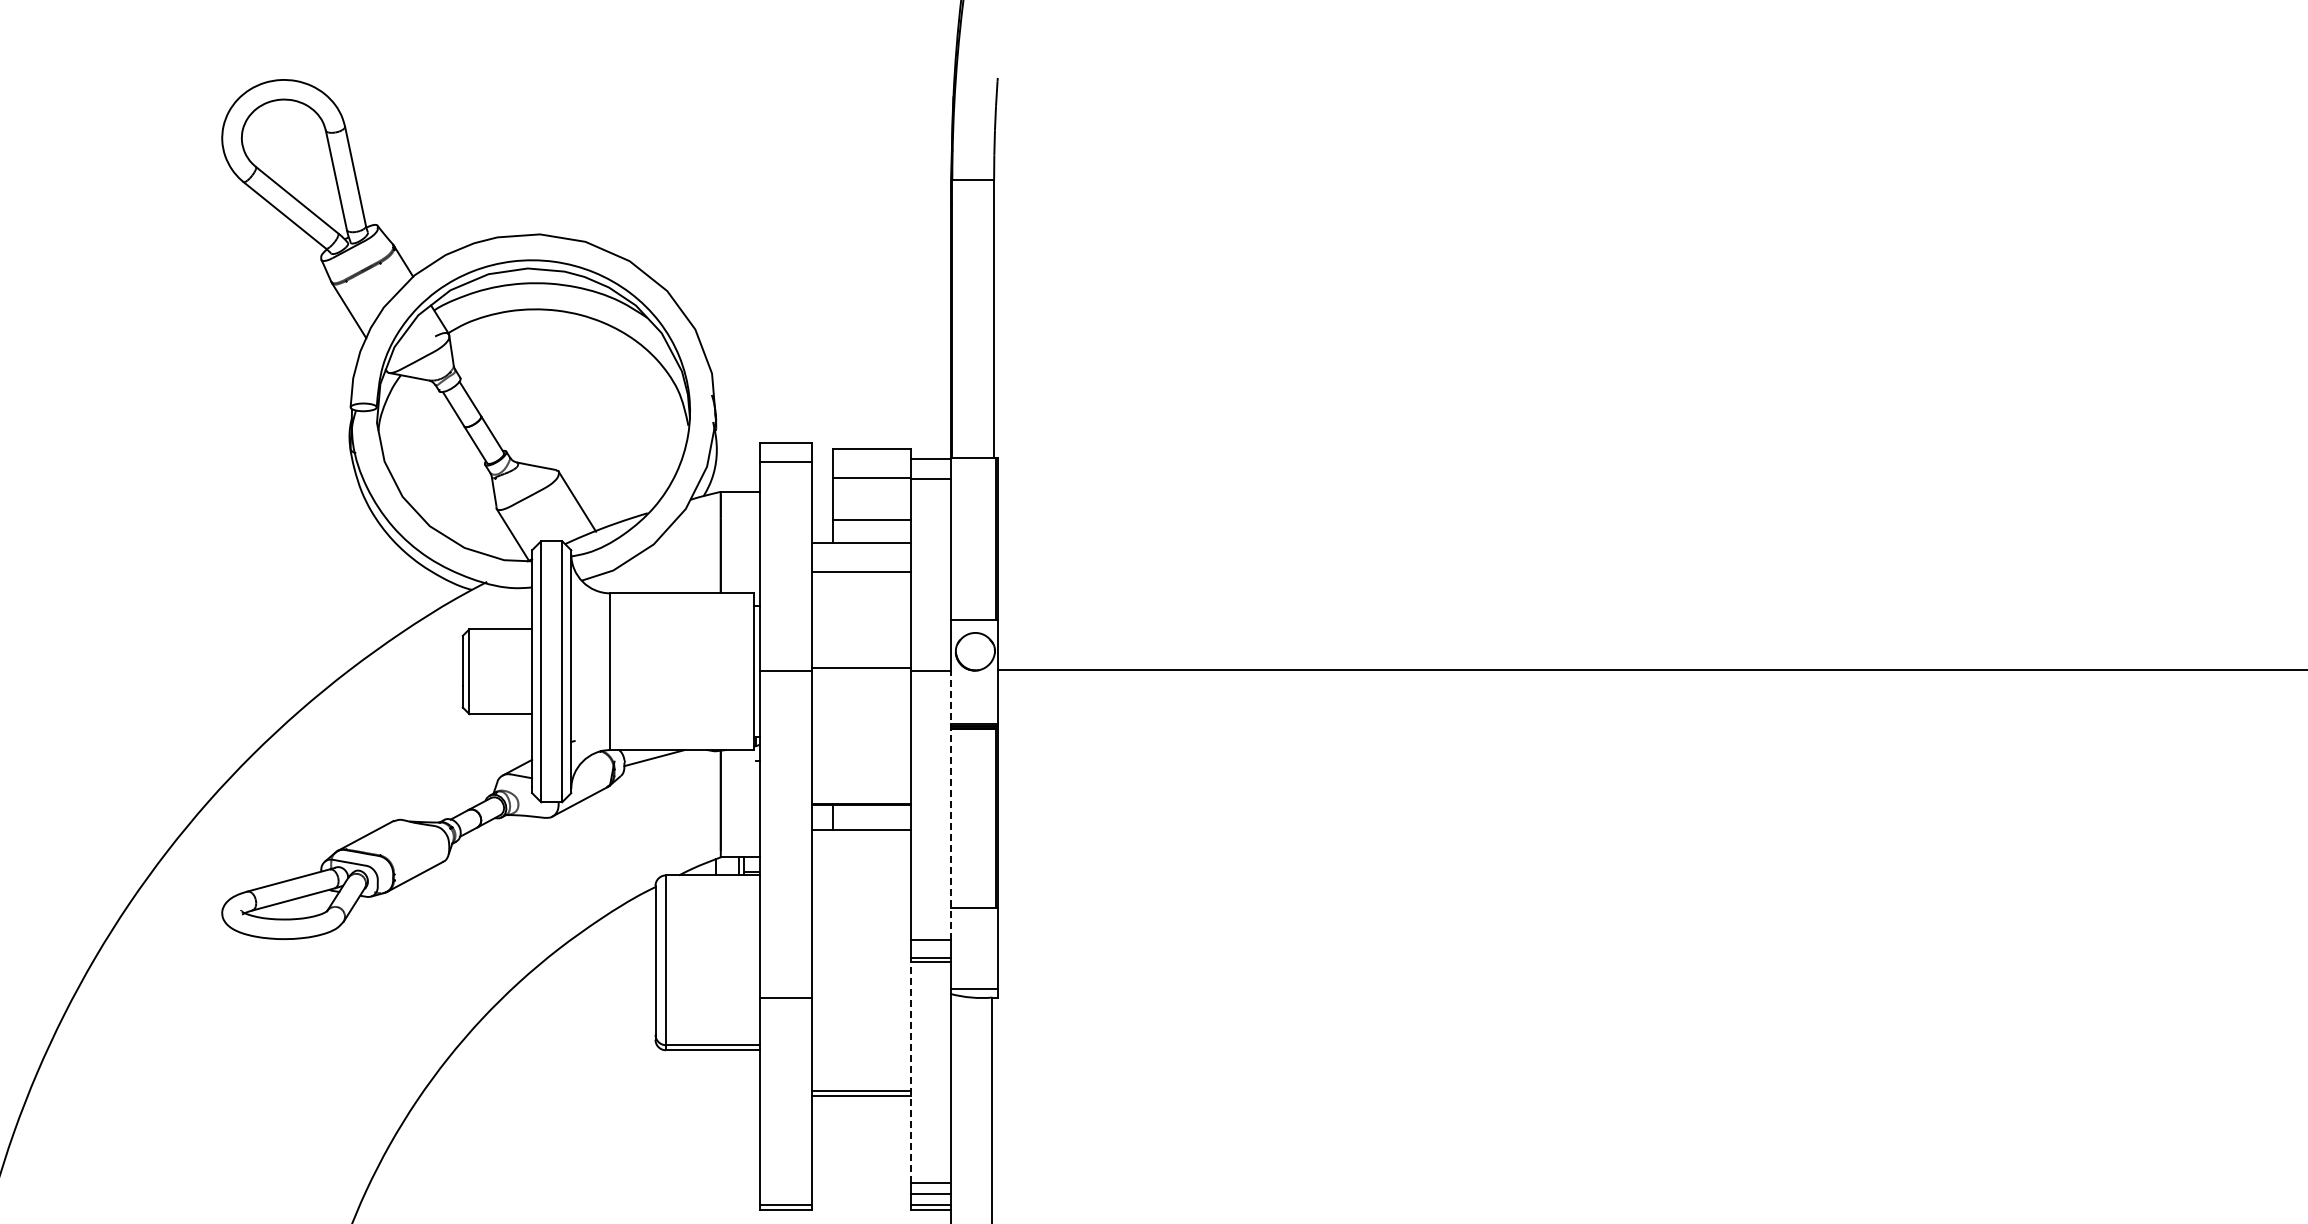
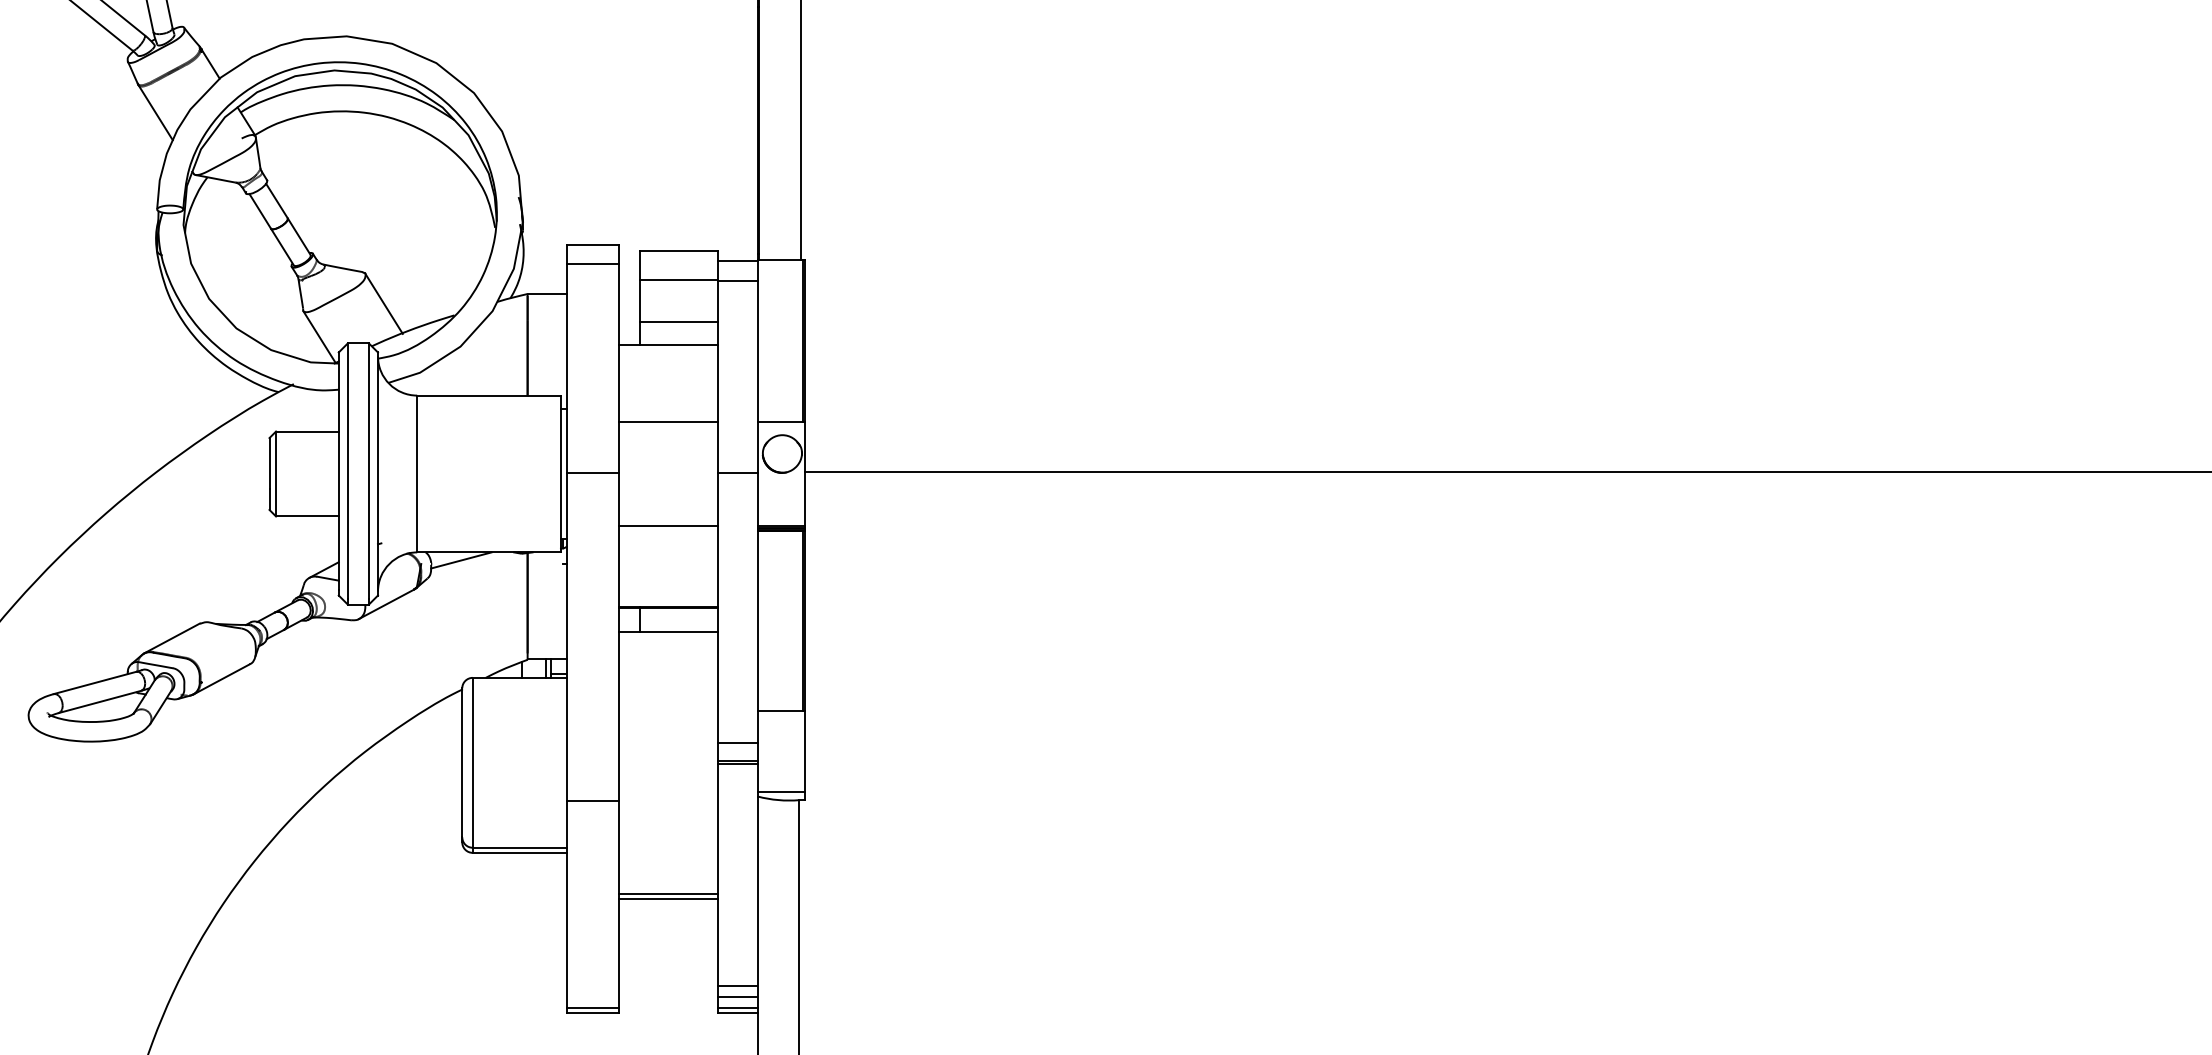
line: (861, 571) -> (668, 421), moved
line: (861, 667) -> (668, 525), moved
line: (950, 805) -> (757, 607), dashed -> solid
line: (911, 1072) -> (718, 875), dashed -> solid

